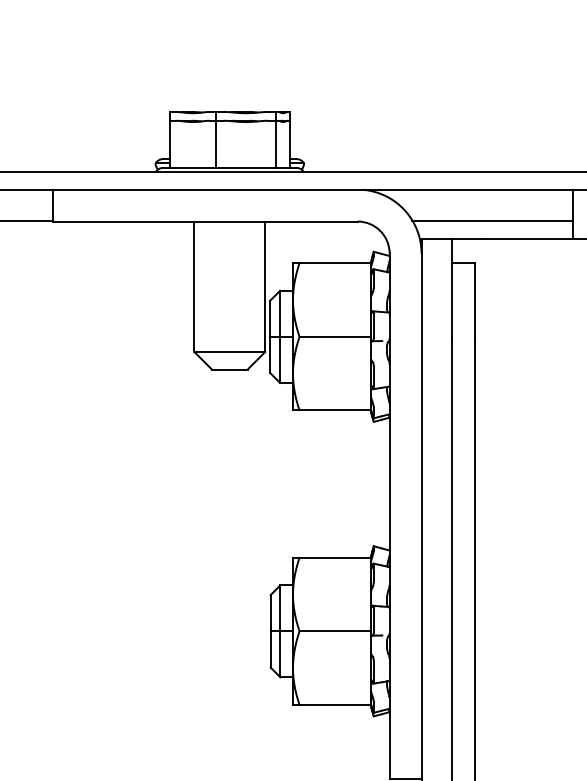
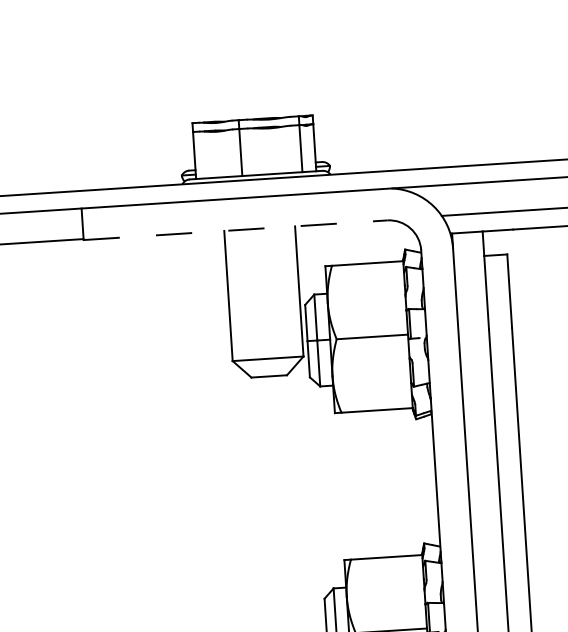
line: (206, 221) -> (236, 230), solid -> dashed

